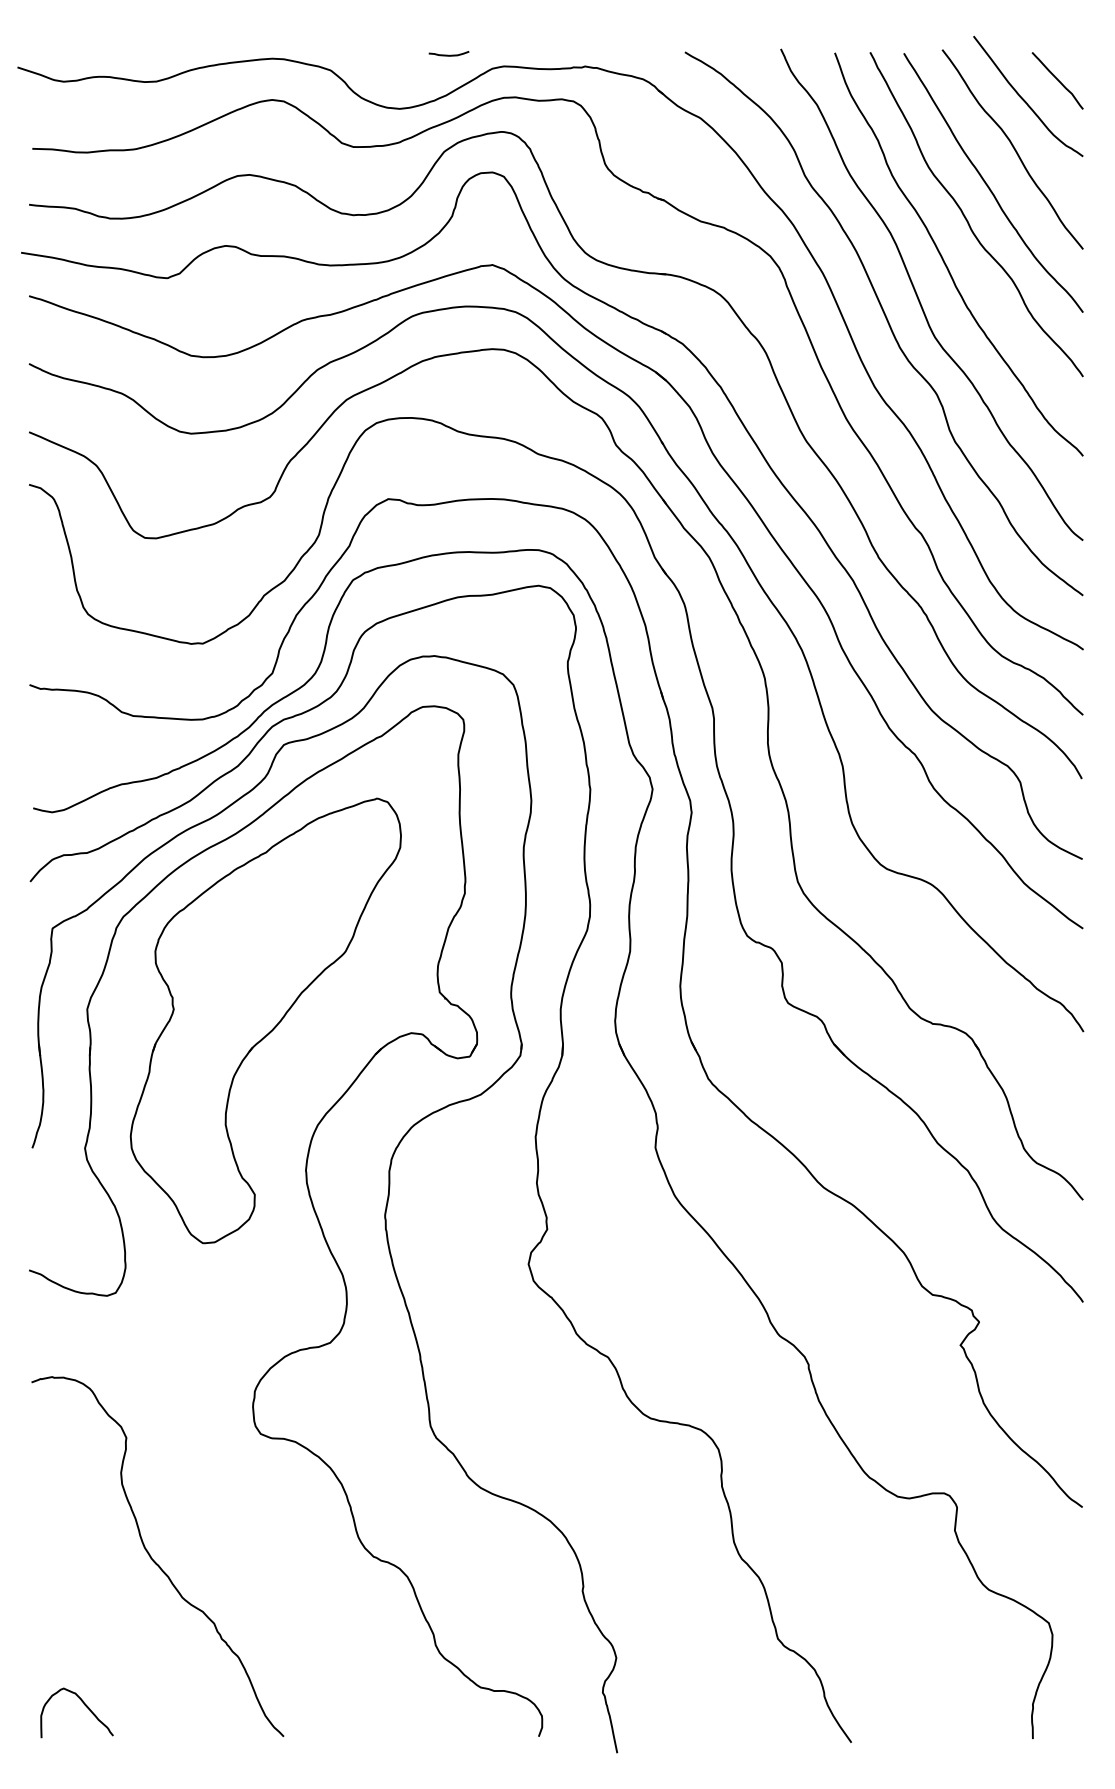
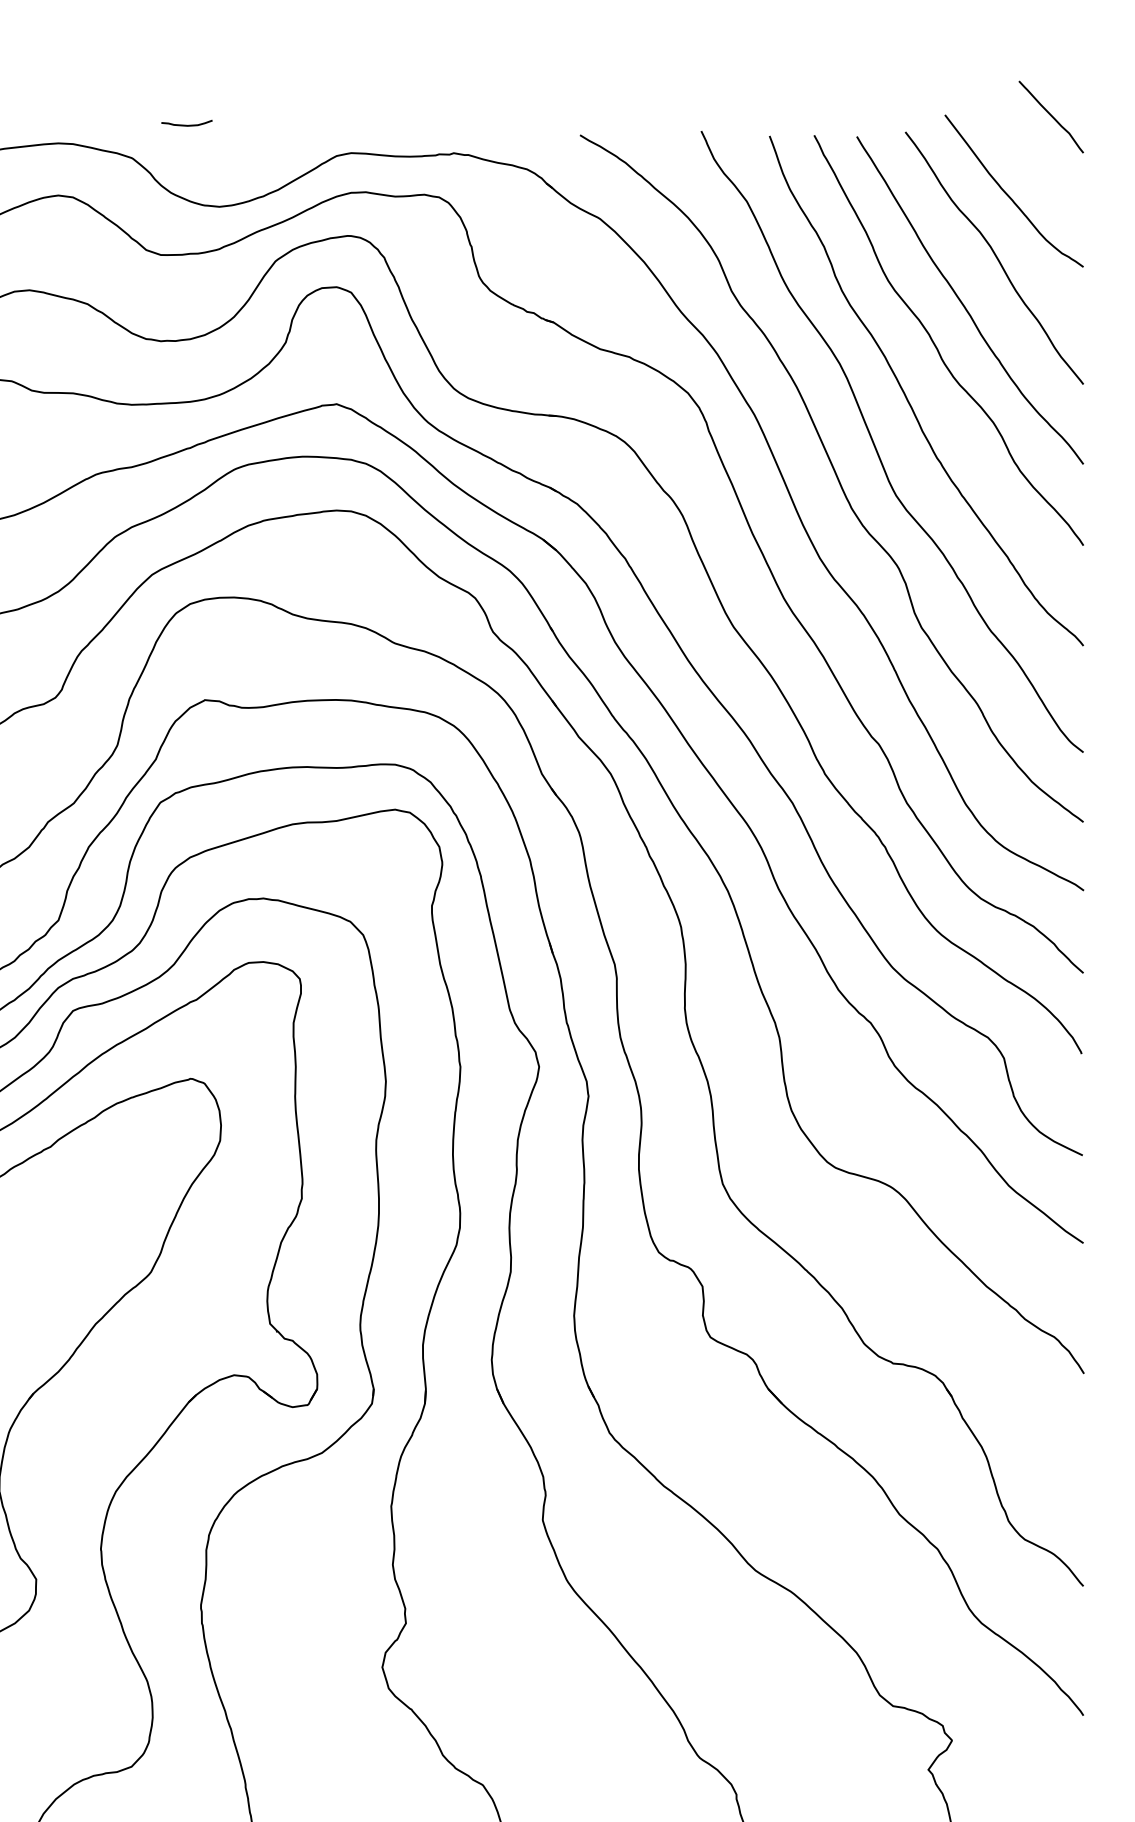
curve: (448, 54) -> (186, 124), moved
curve: (1057, 80) -> (1051, 116), moved

